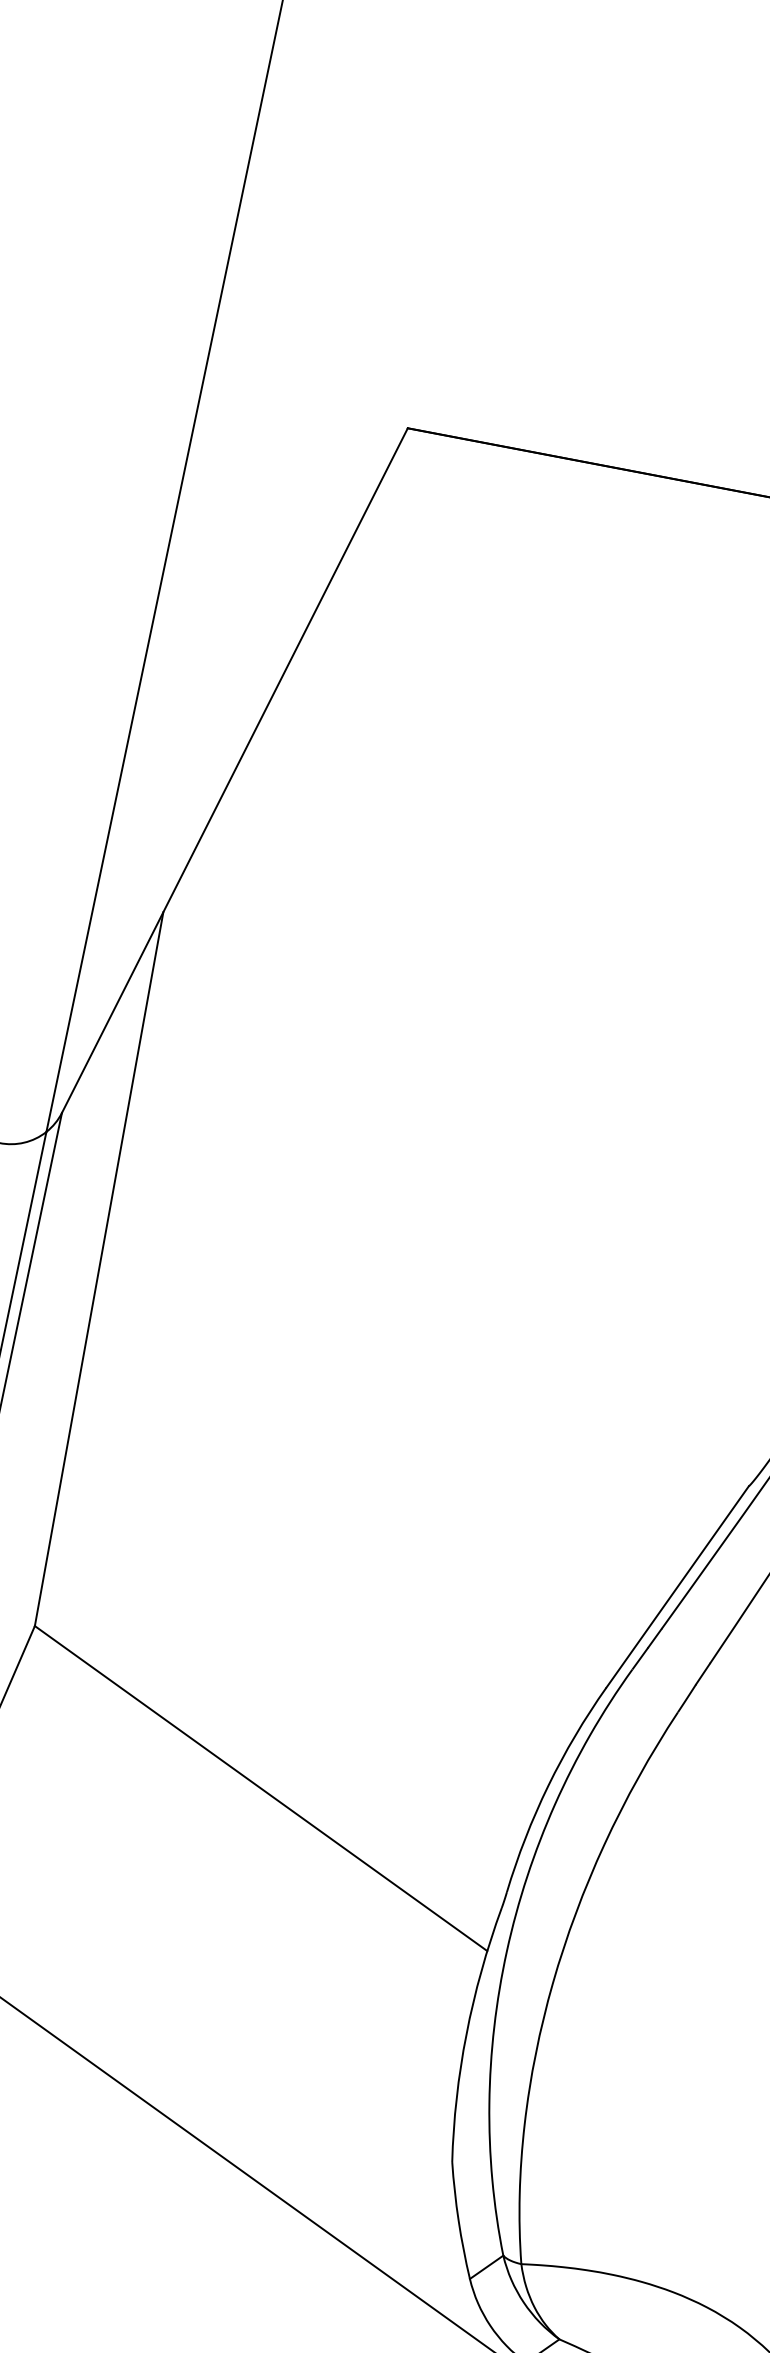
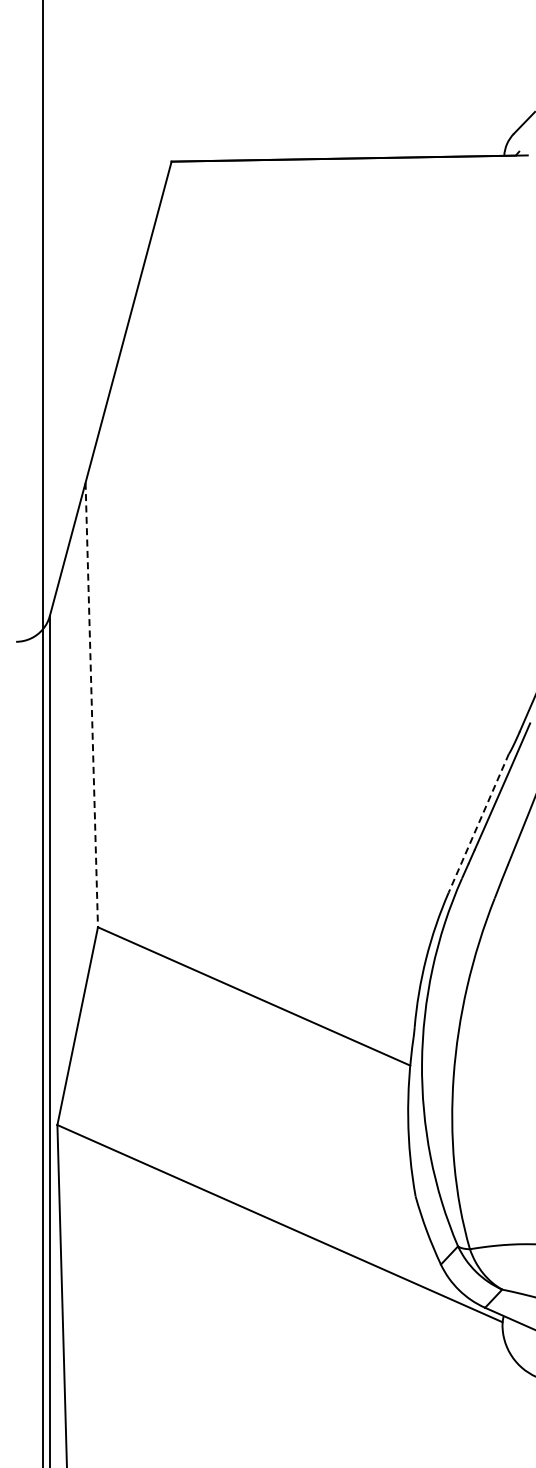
line: (98, 1269) -> (91, 705), solid -> dashed
line: (677, 1587) -> (478, 823), solid -> dashed

